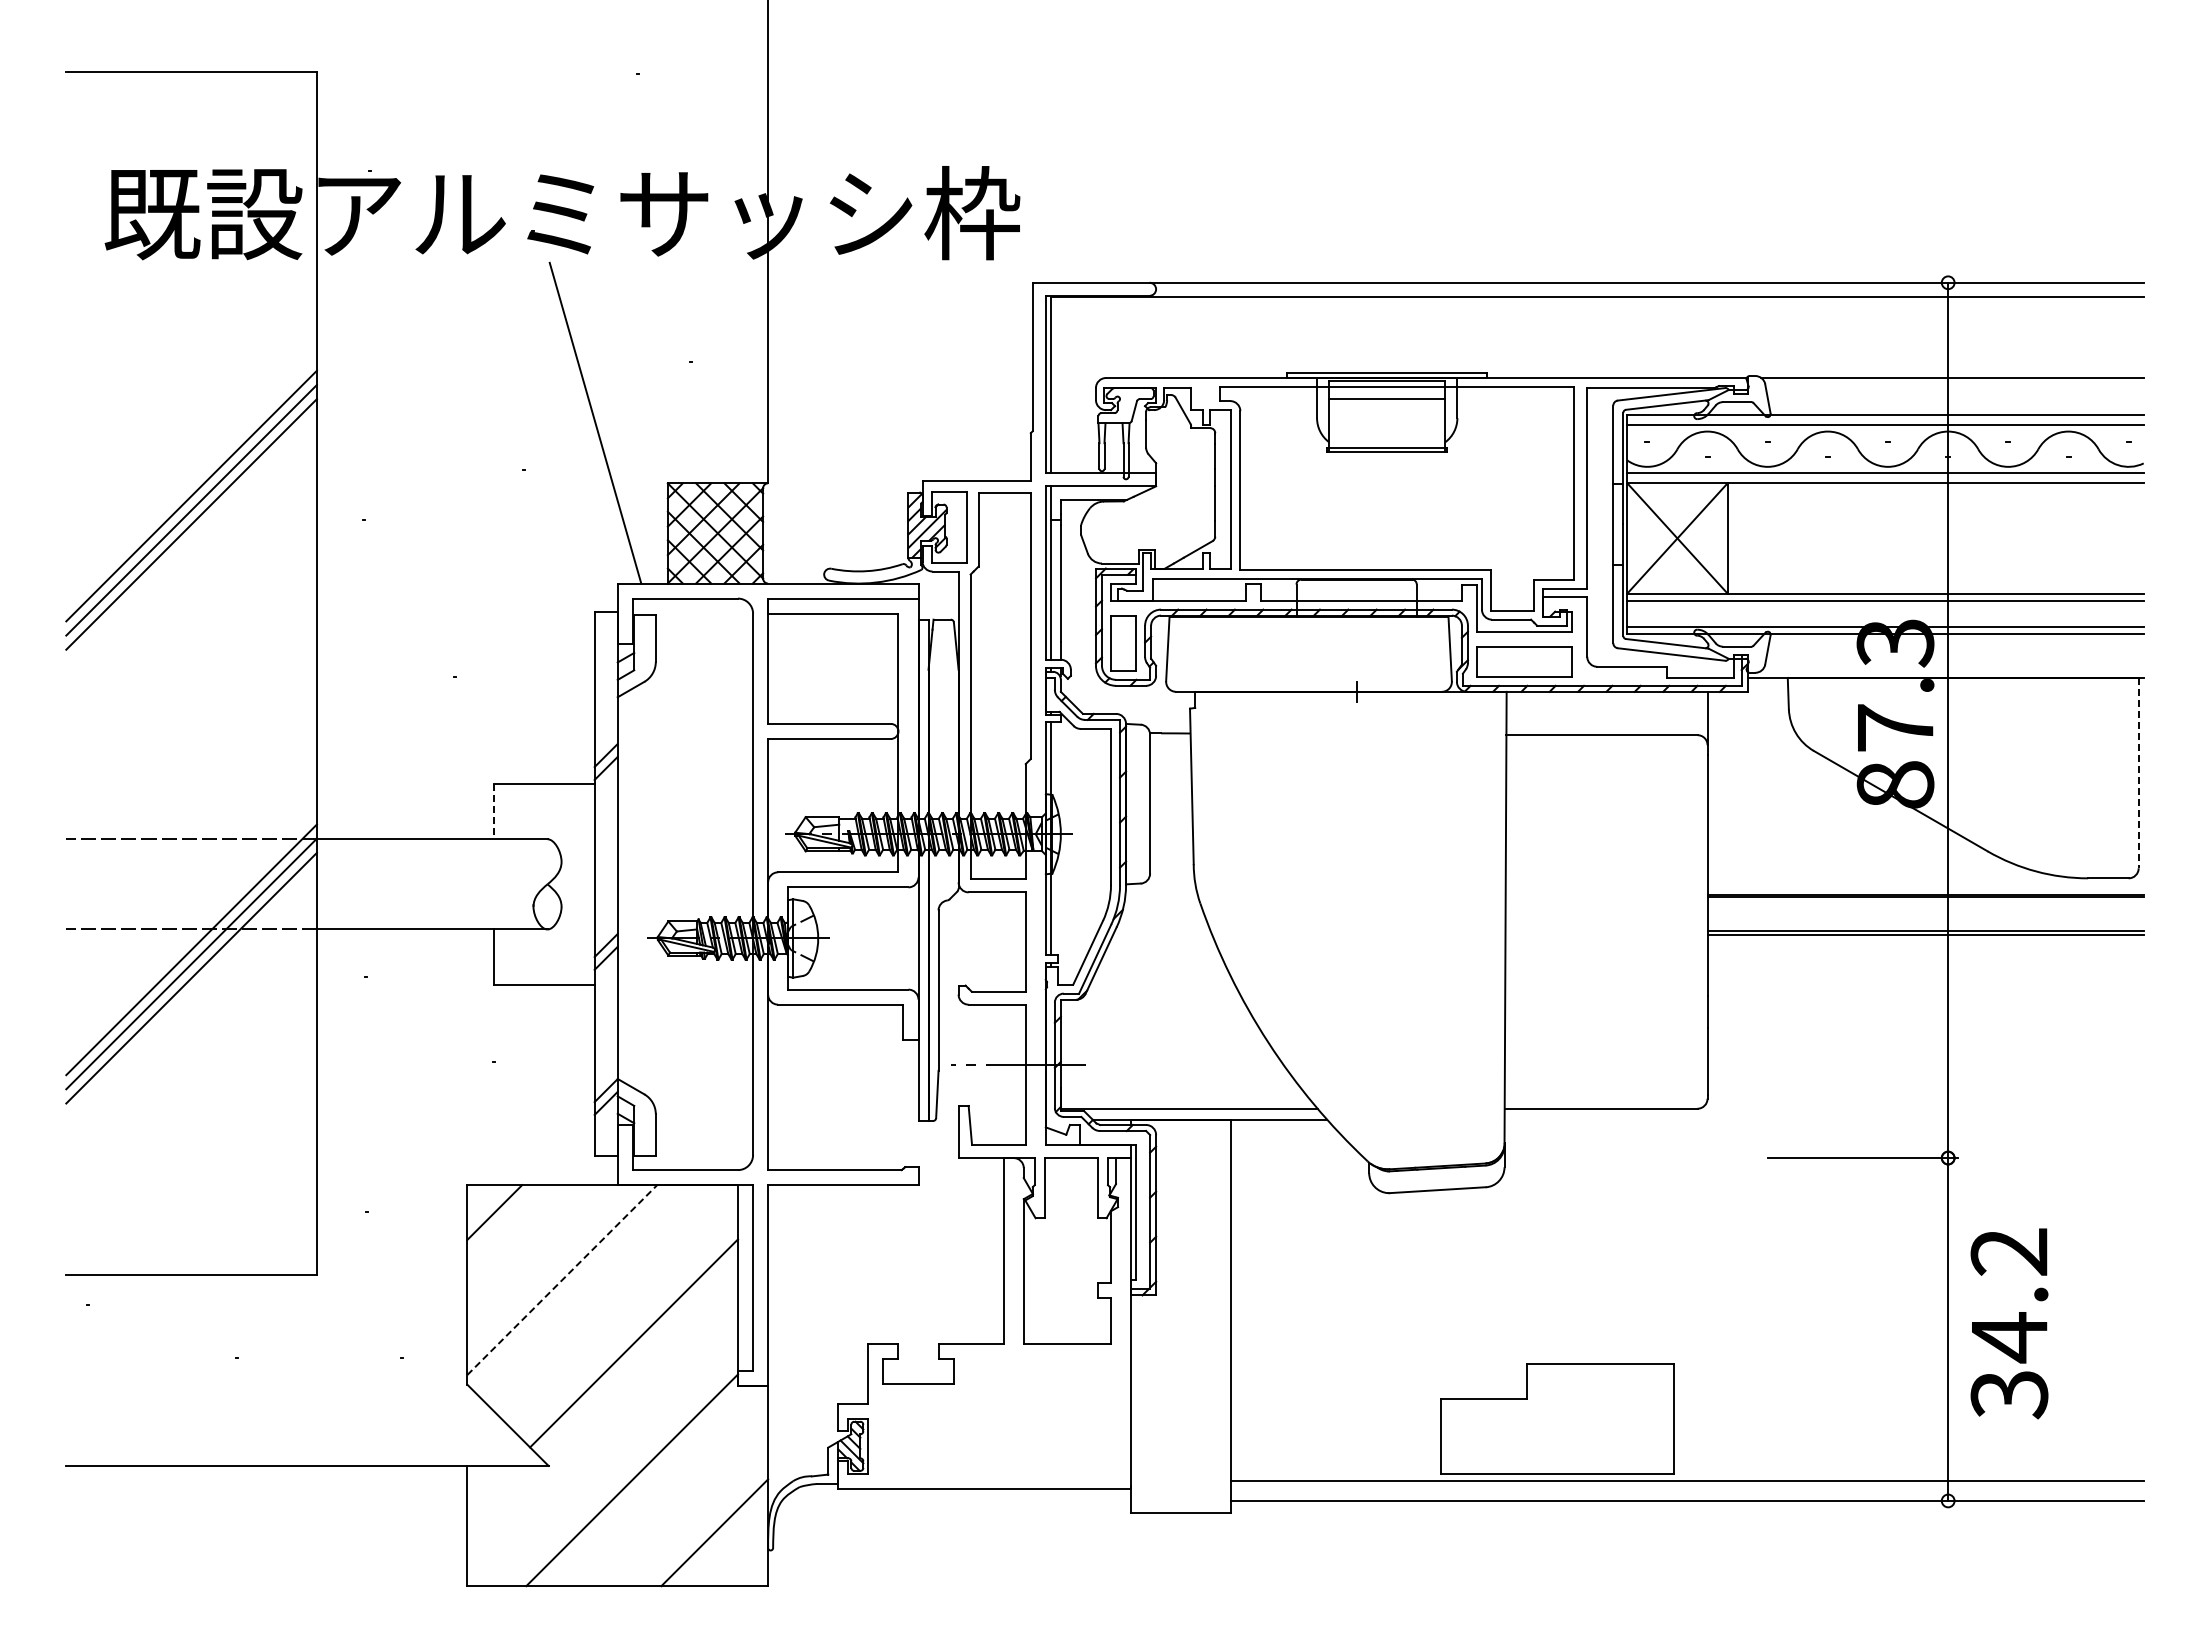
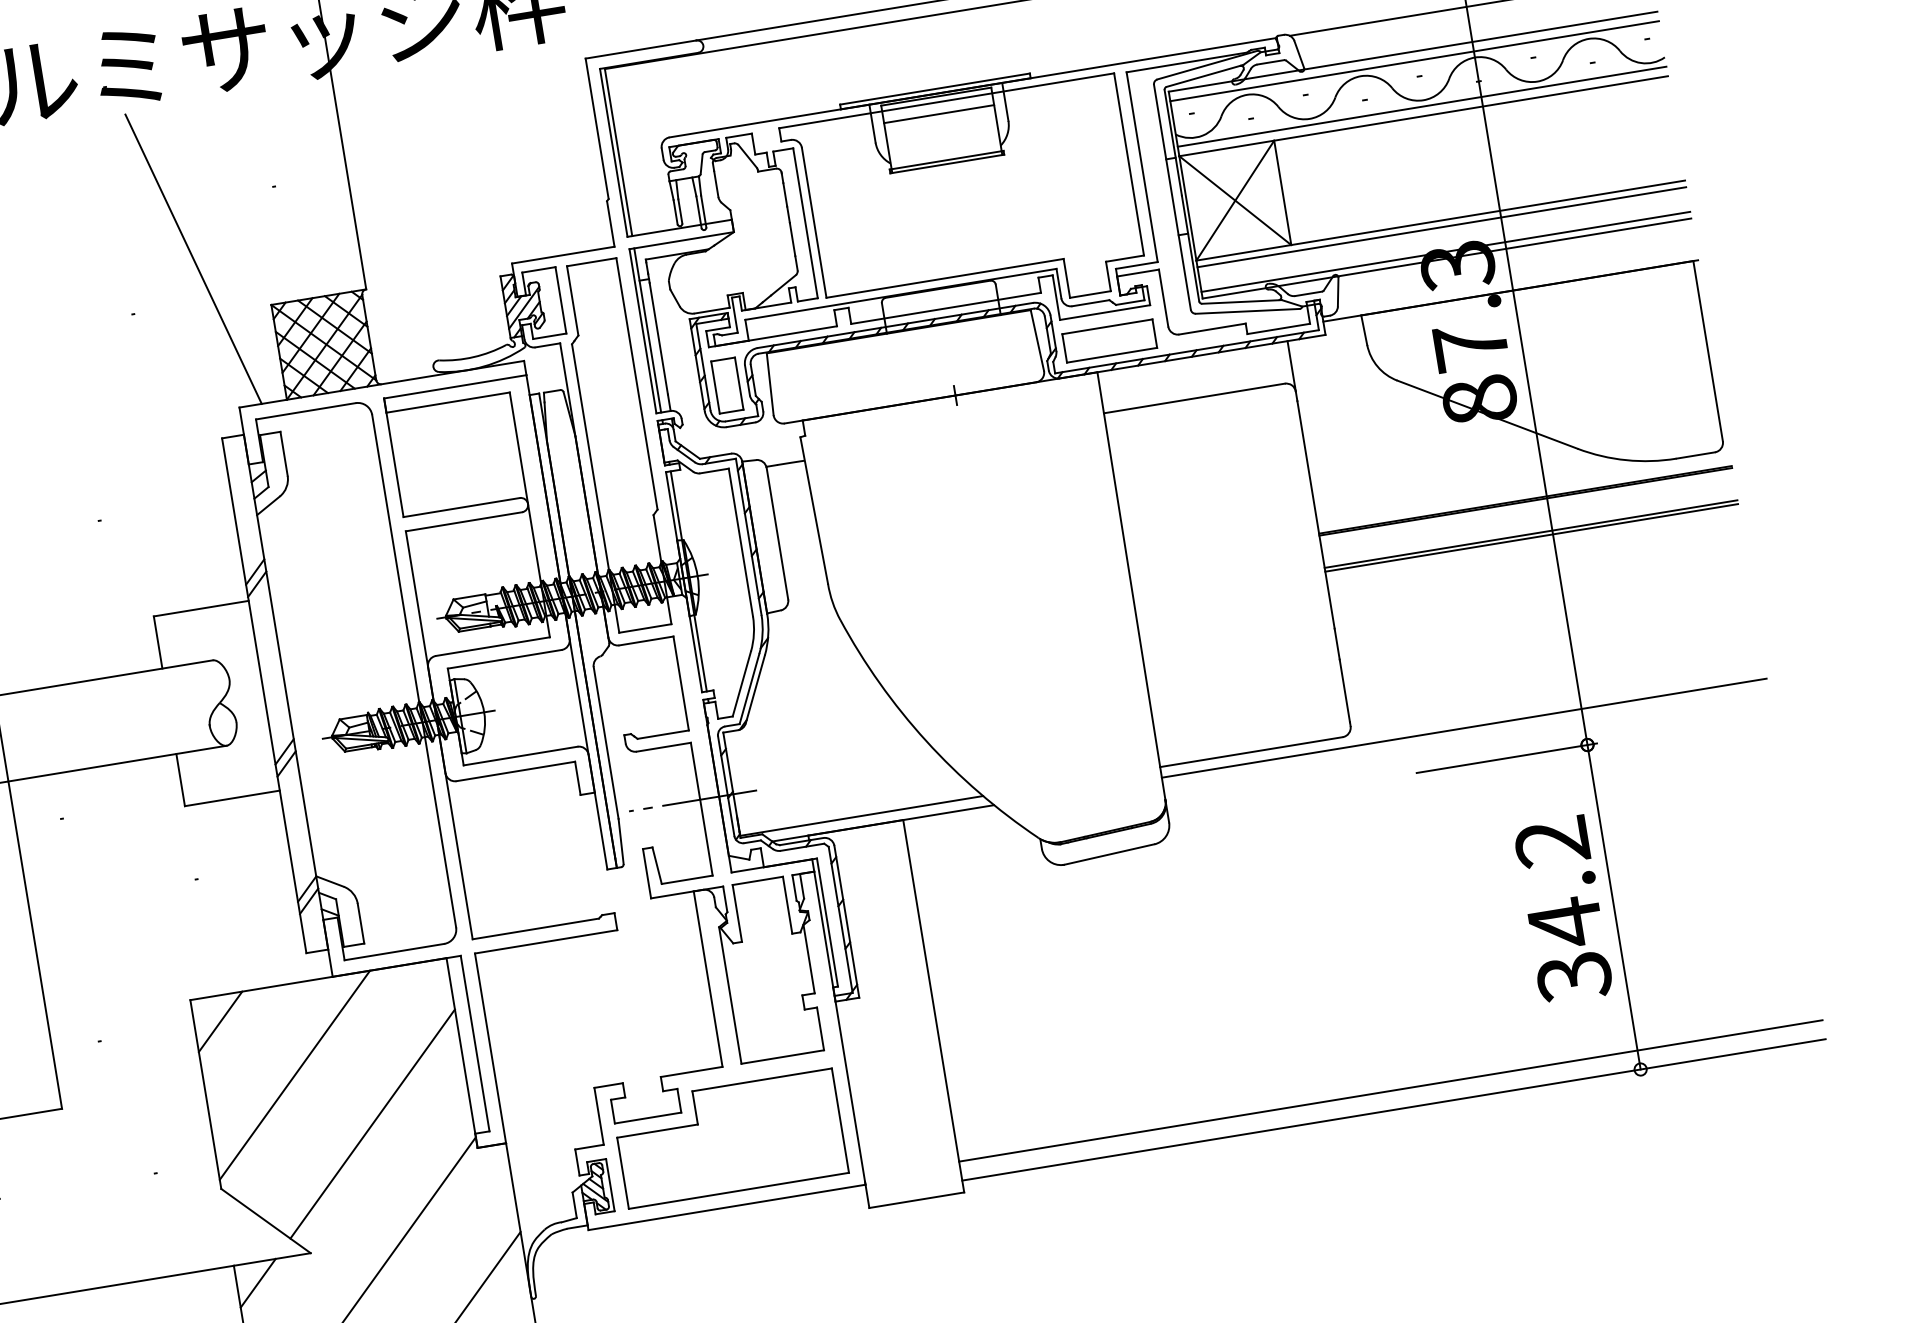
line: (2138, 773) -> (1708, 351), dashed -> solid
line: (494, 811) -> (158, 642), dashed -> solid
line: (1823, 1119) -> (1463, 727), added
line: (562, 1279) -> (295, 1074), dashed -> solid
text: (2009, 1323) -> (1563, 909), moved
part: (1557, 1418) -> (730, 1138), moved
line: (489, 1487) -> (258, 1282), added

